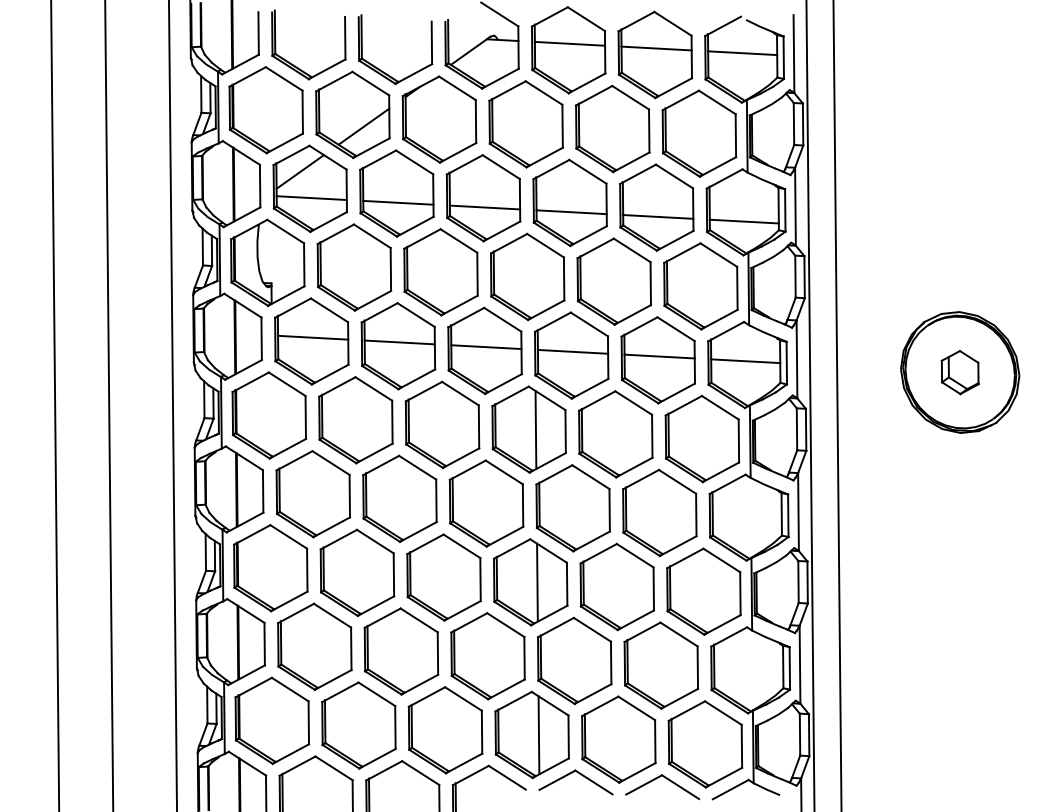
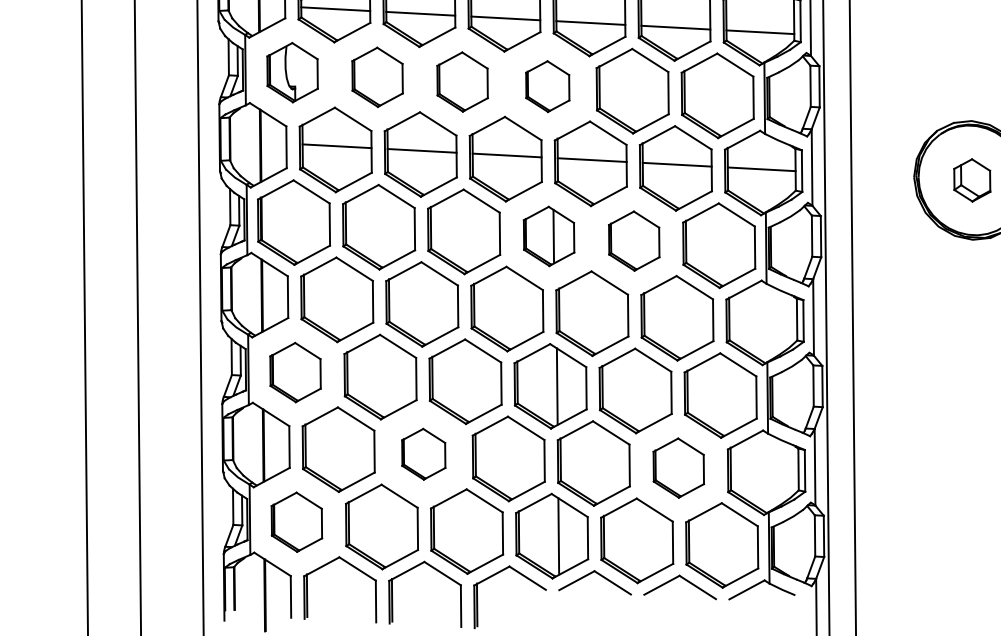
part: (267, 262) -> (292, 72), size x0.7
part: (354, 267) -> (377, 77), size x0.7
part: (440, 272) -> (462, 82), size x0.7
part: (527, 276) -> (547, 86), size x0.6
part: (528, 429) -> (548, 236), size x0.7
part: (615, 434) -> (633, 241), size x0.7
part: (270, 568) -> (295, 372), size x0.7
part: (401, 651) -> (423, 454), size x0.6
part: (660, 665) -> (678, 468), size x0.7
part: (271, 720) -> (296, 522), size x0.7

